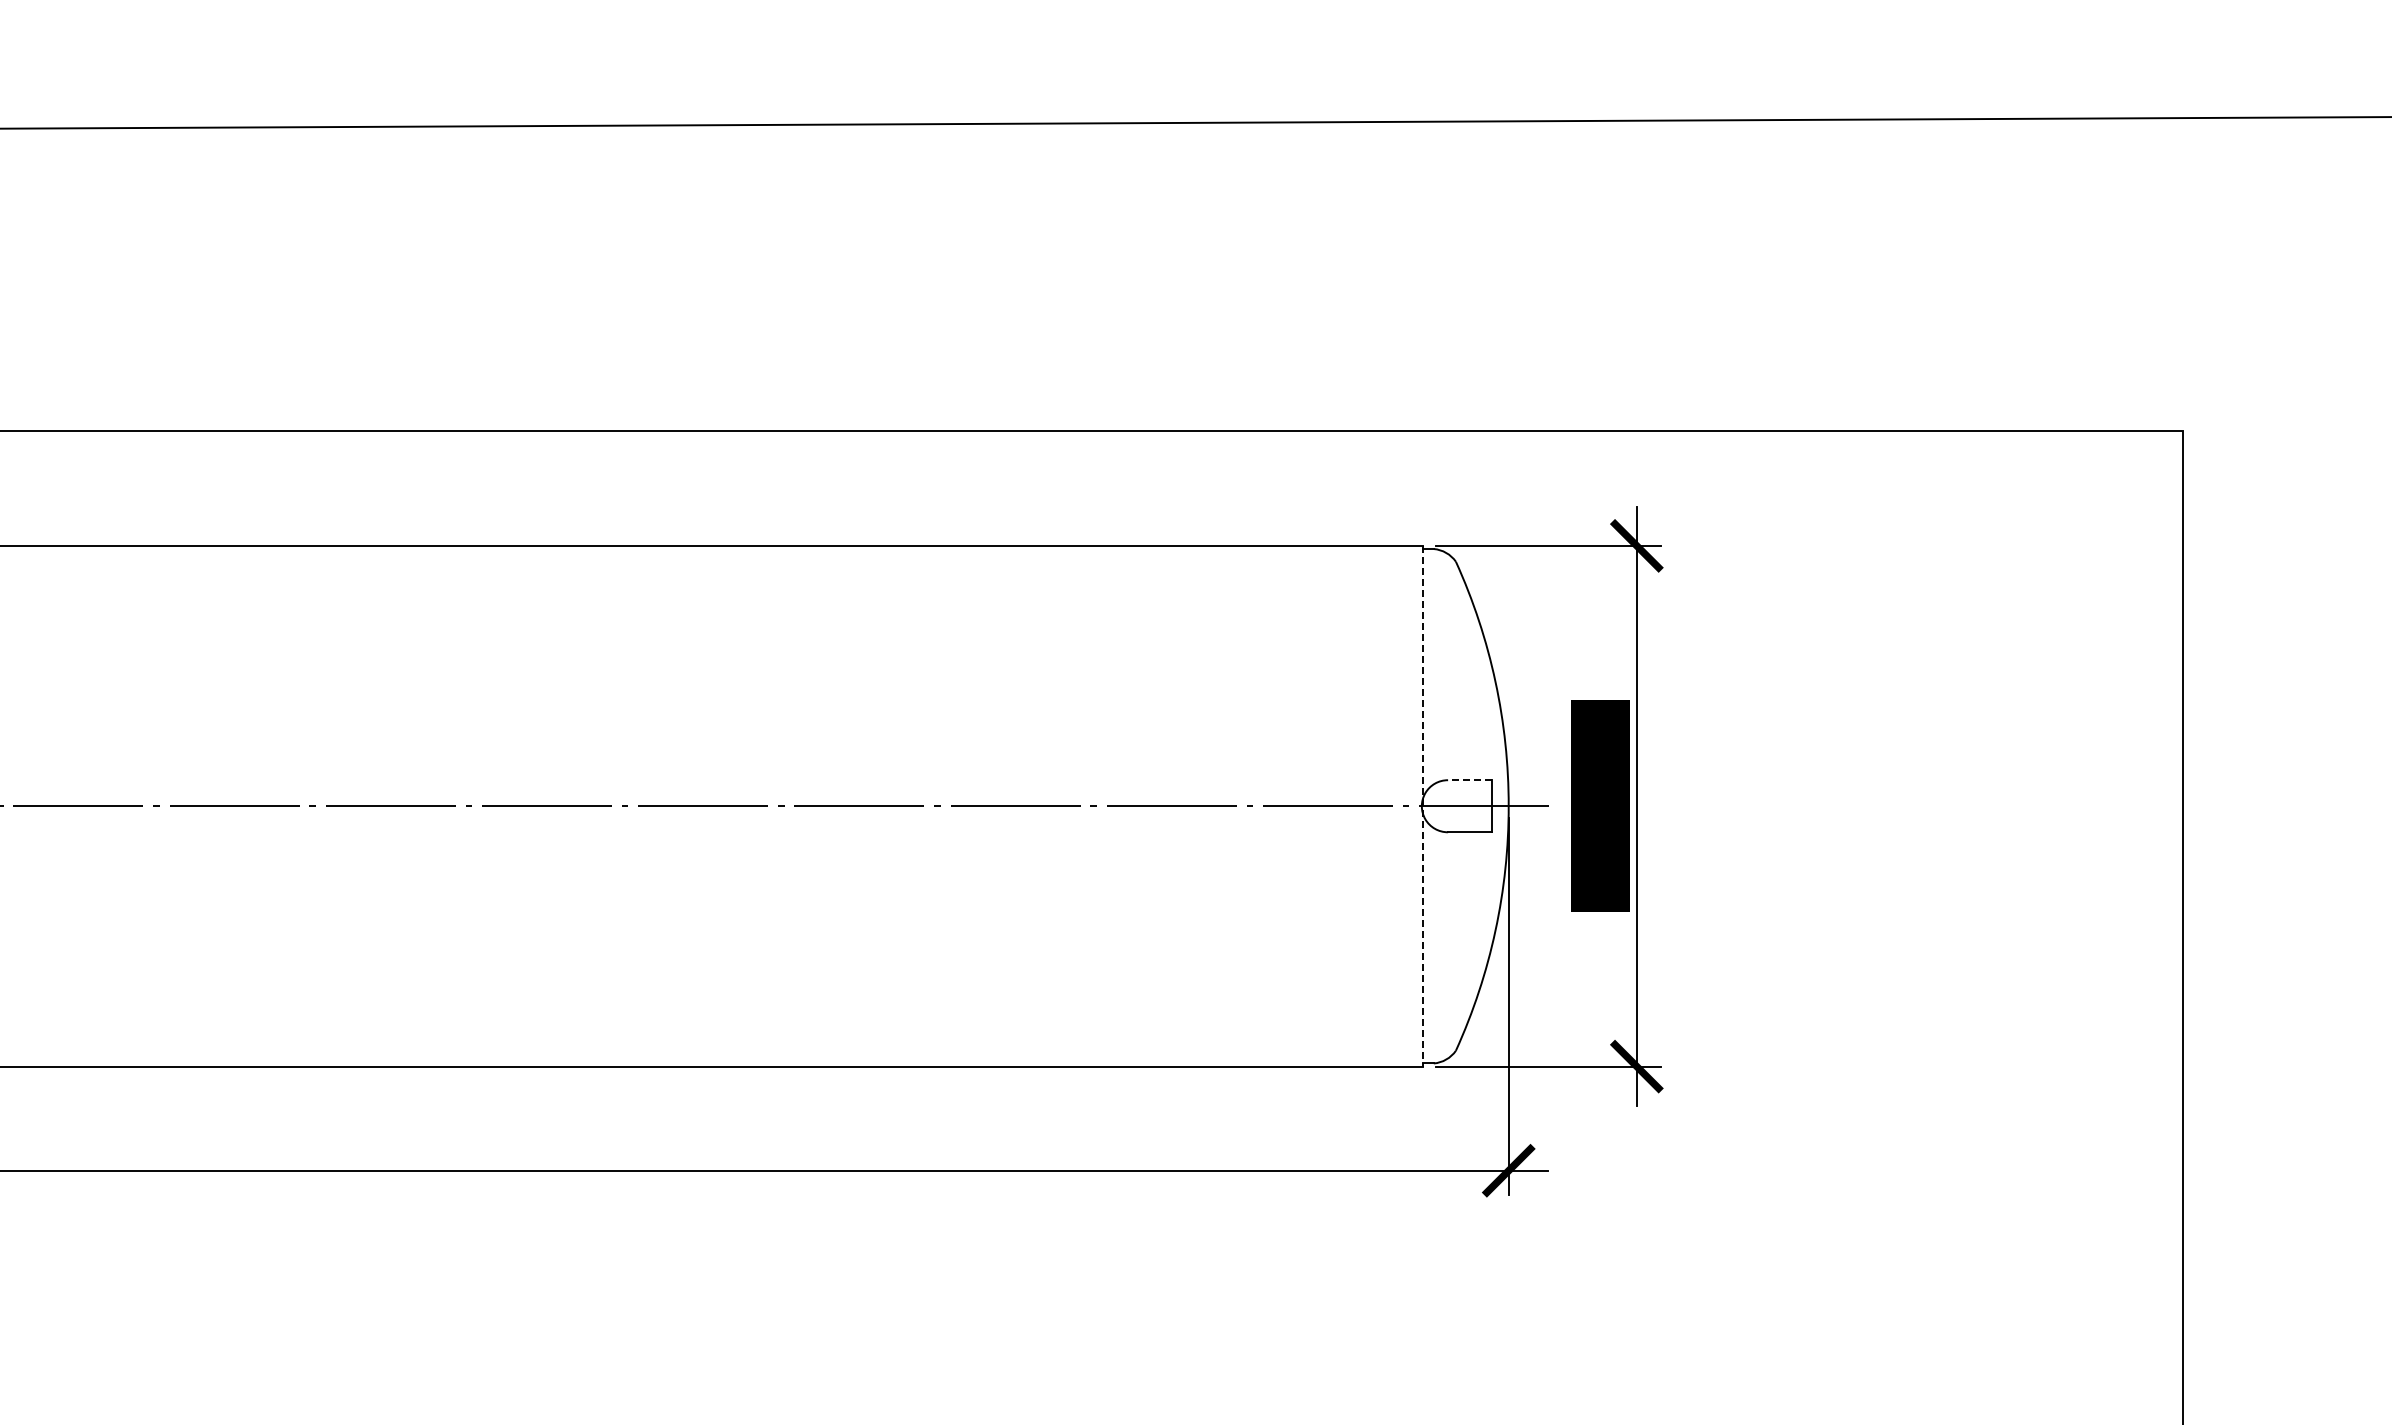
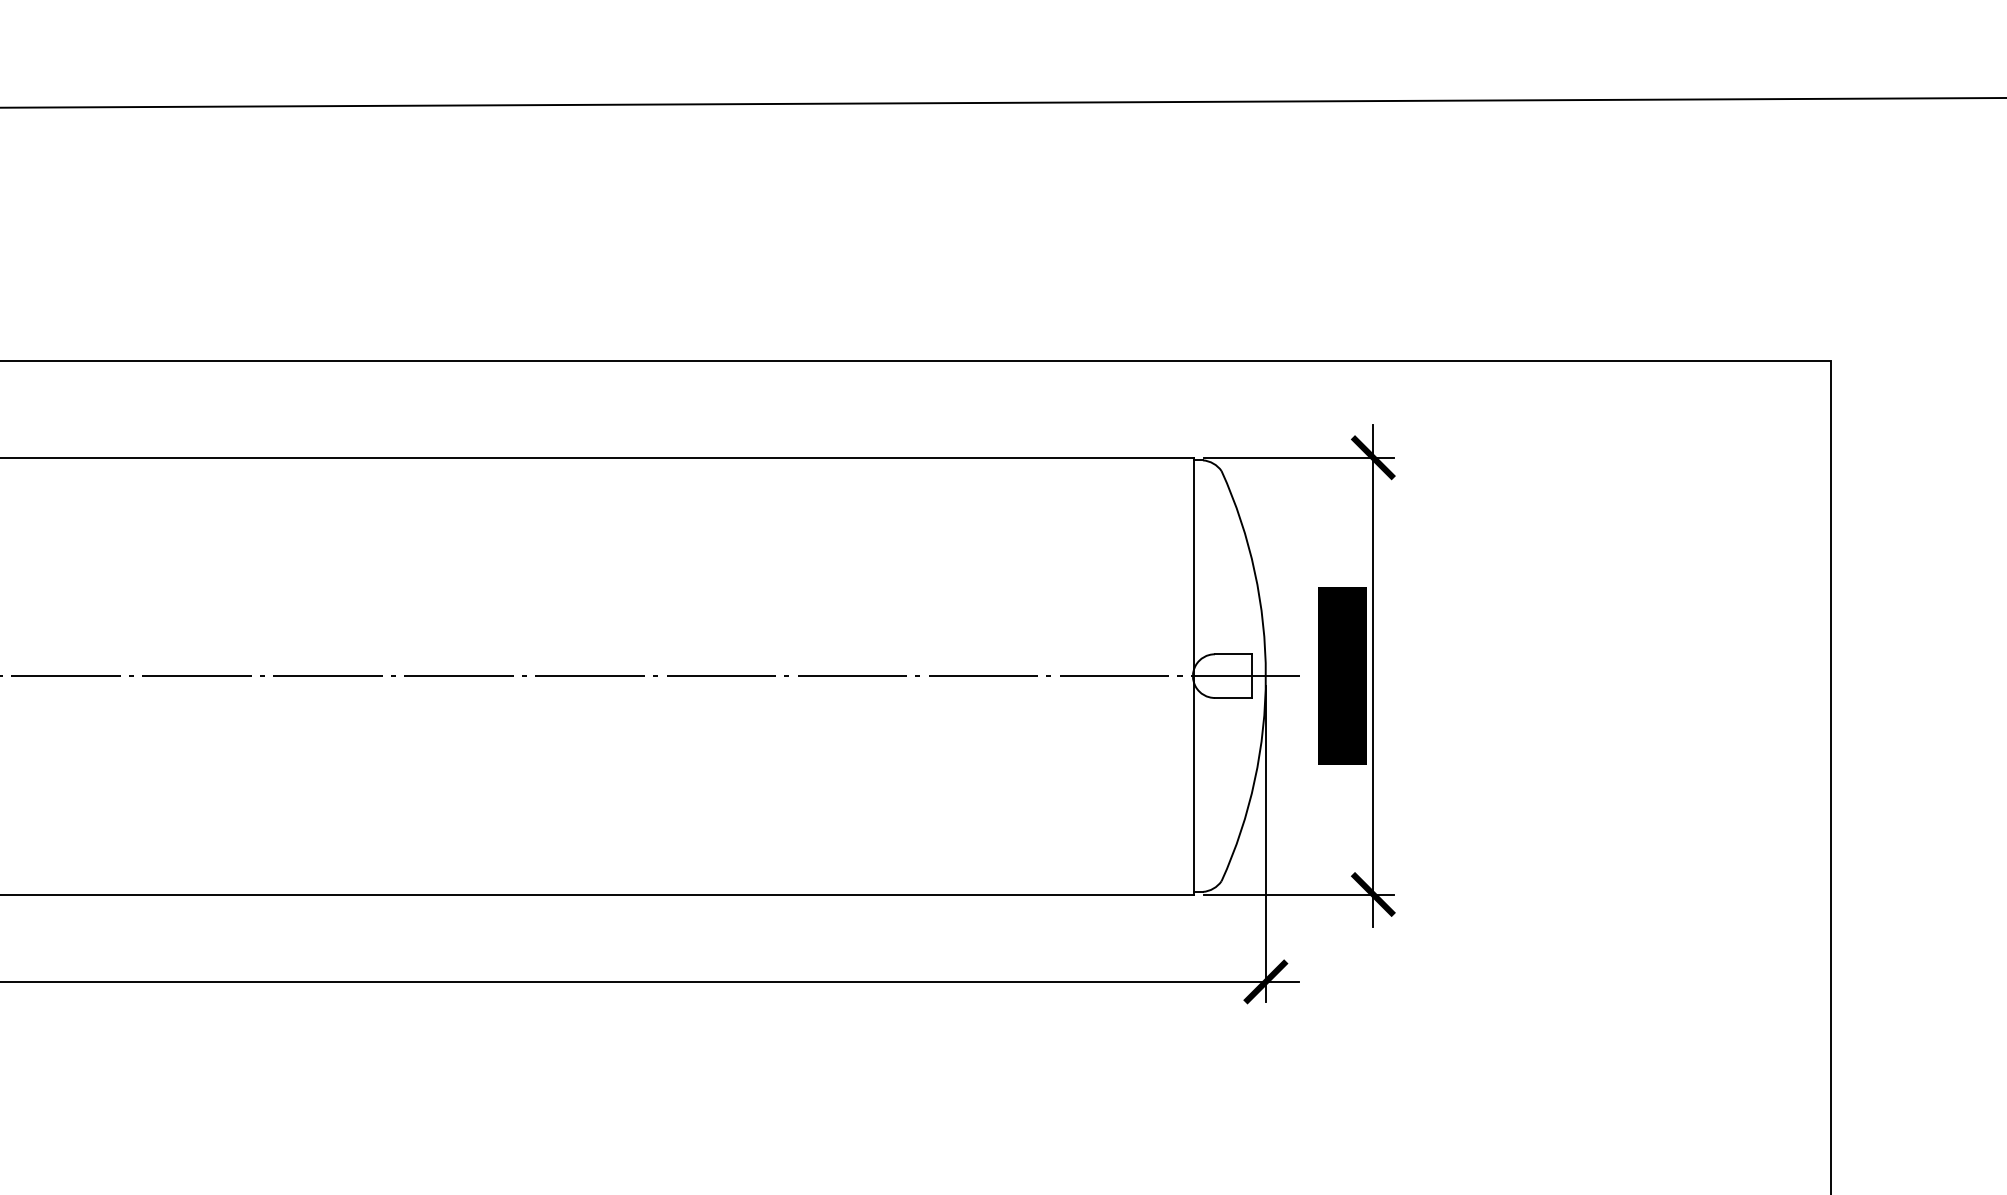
line: (1469, 780) -> (1232, 654), dashed -> solid
line: (1423, 806) -> (1194, 676), dashed -> solid

